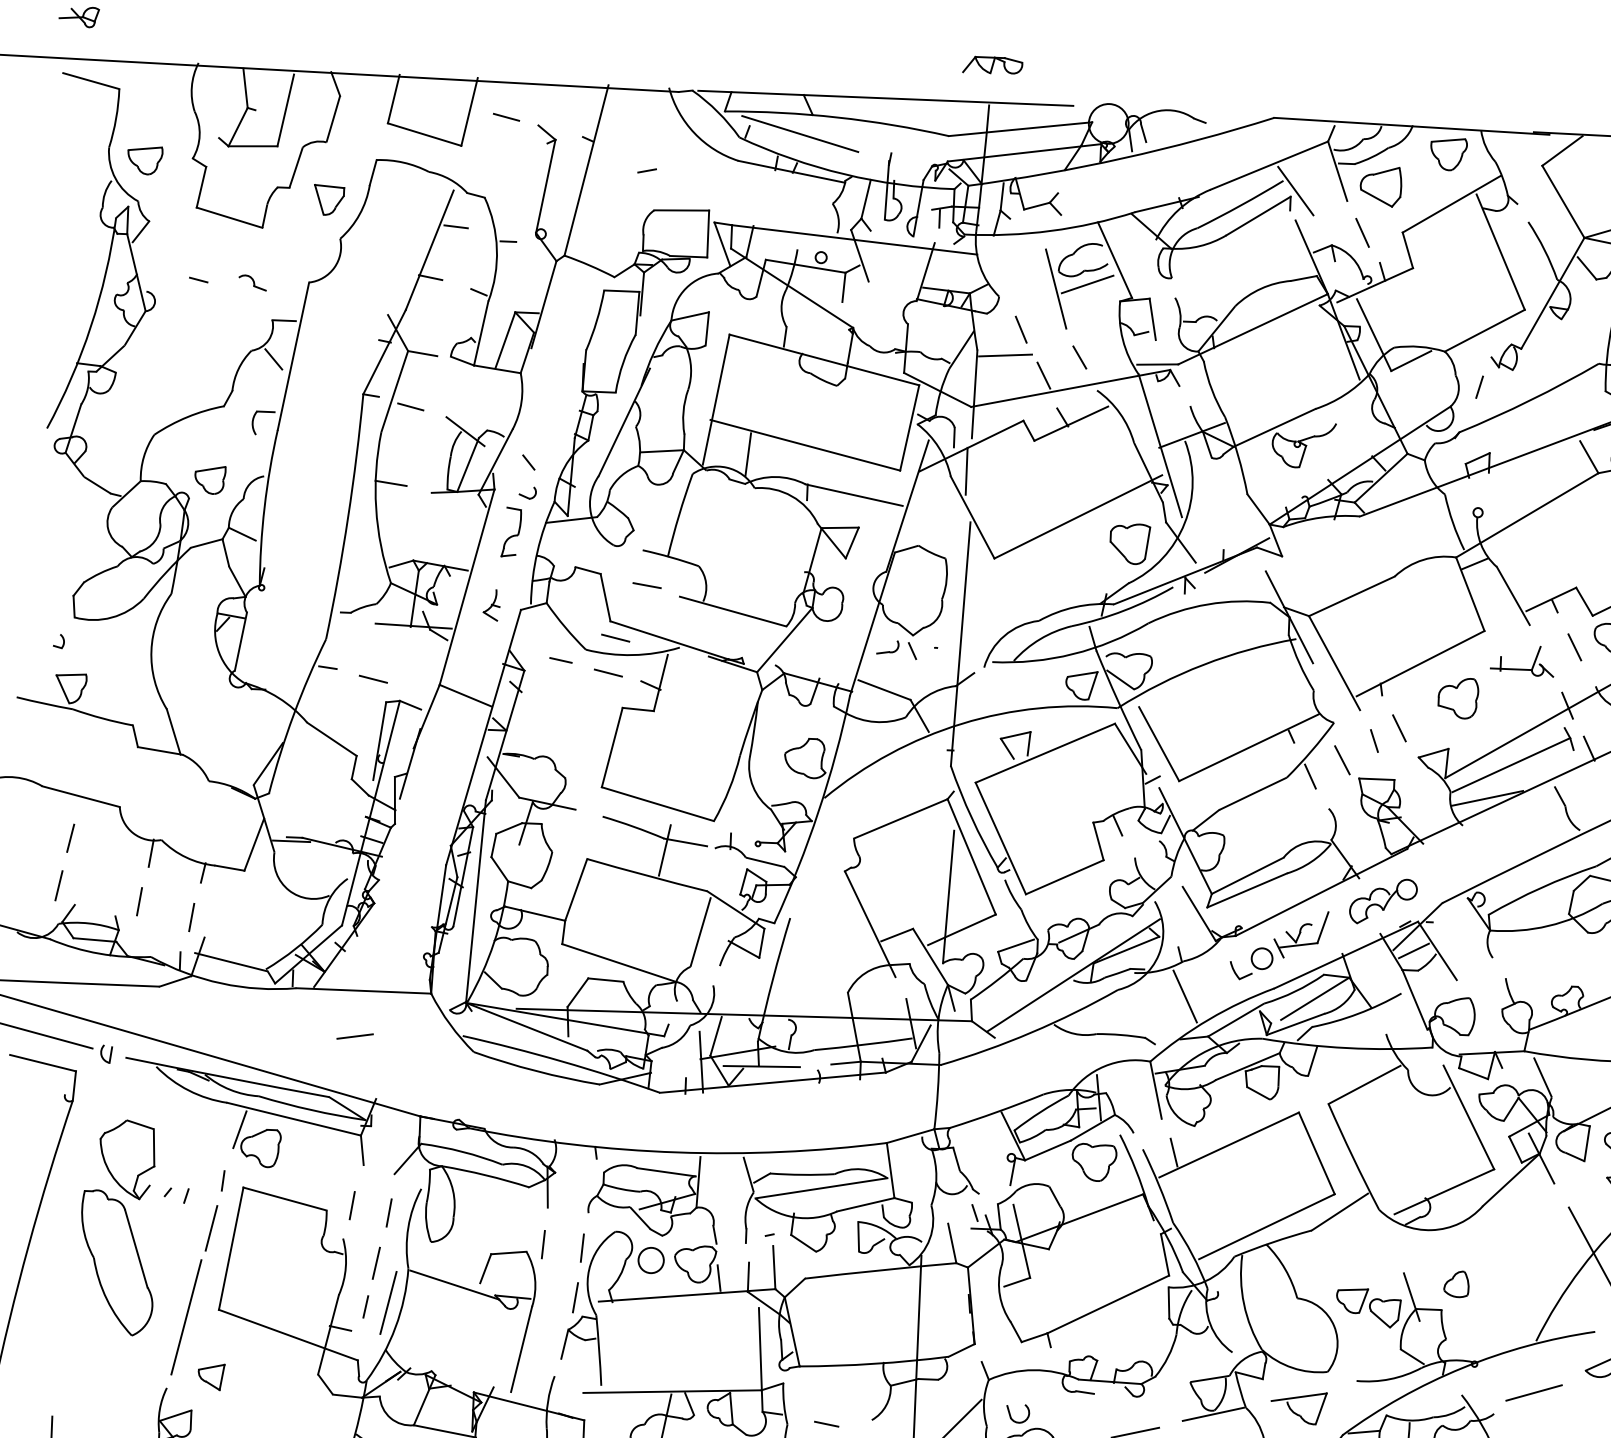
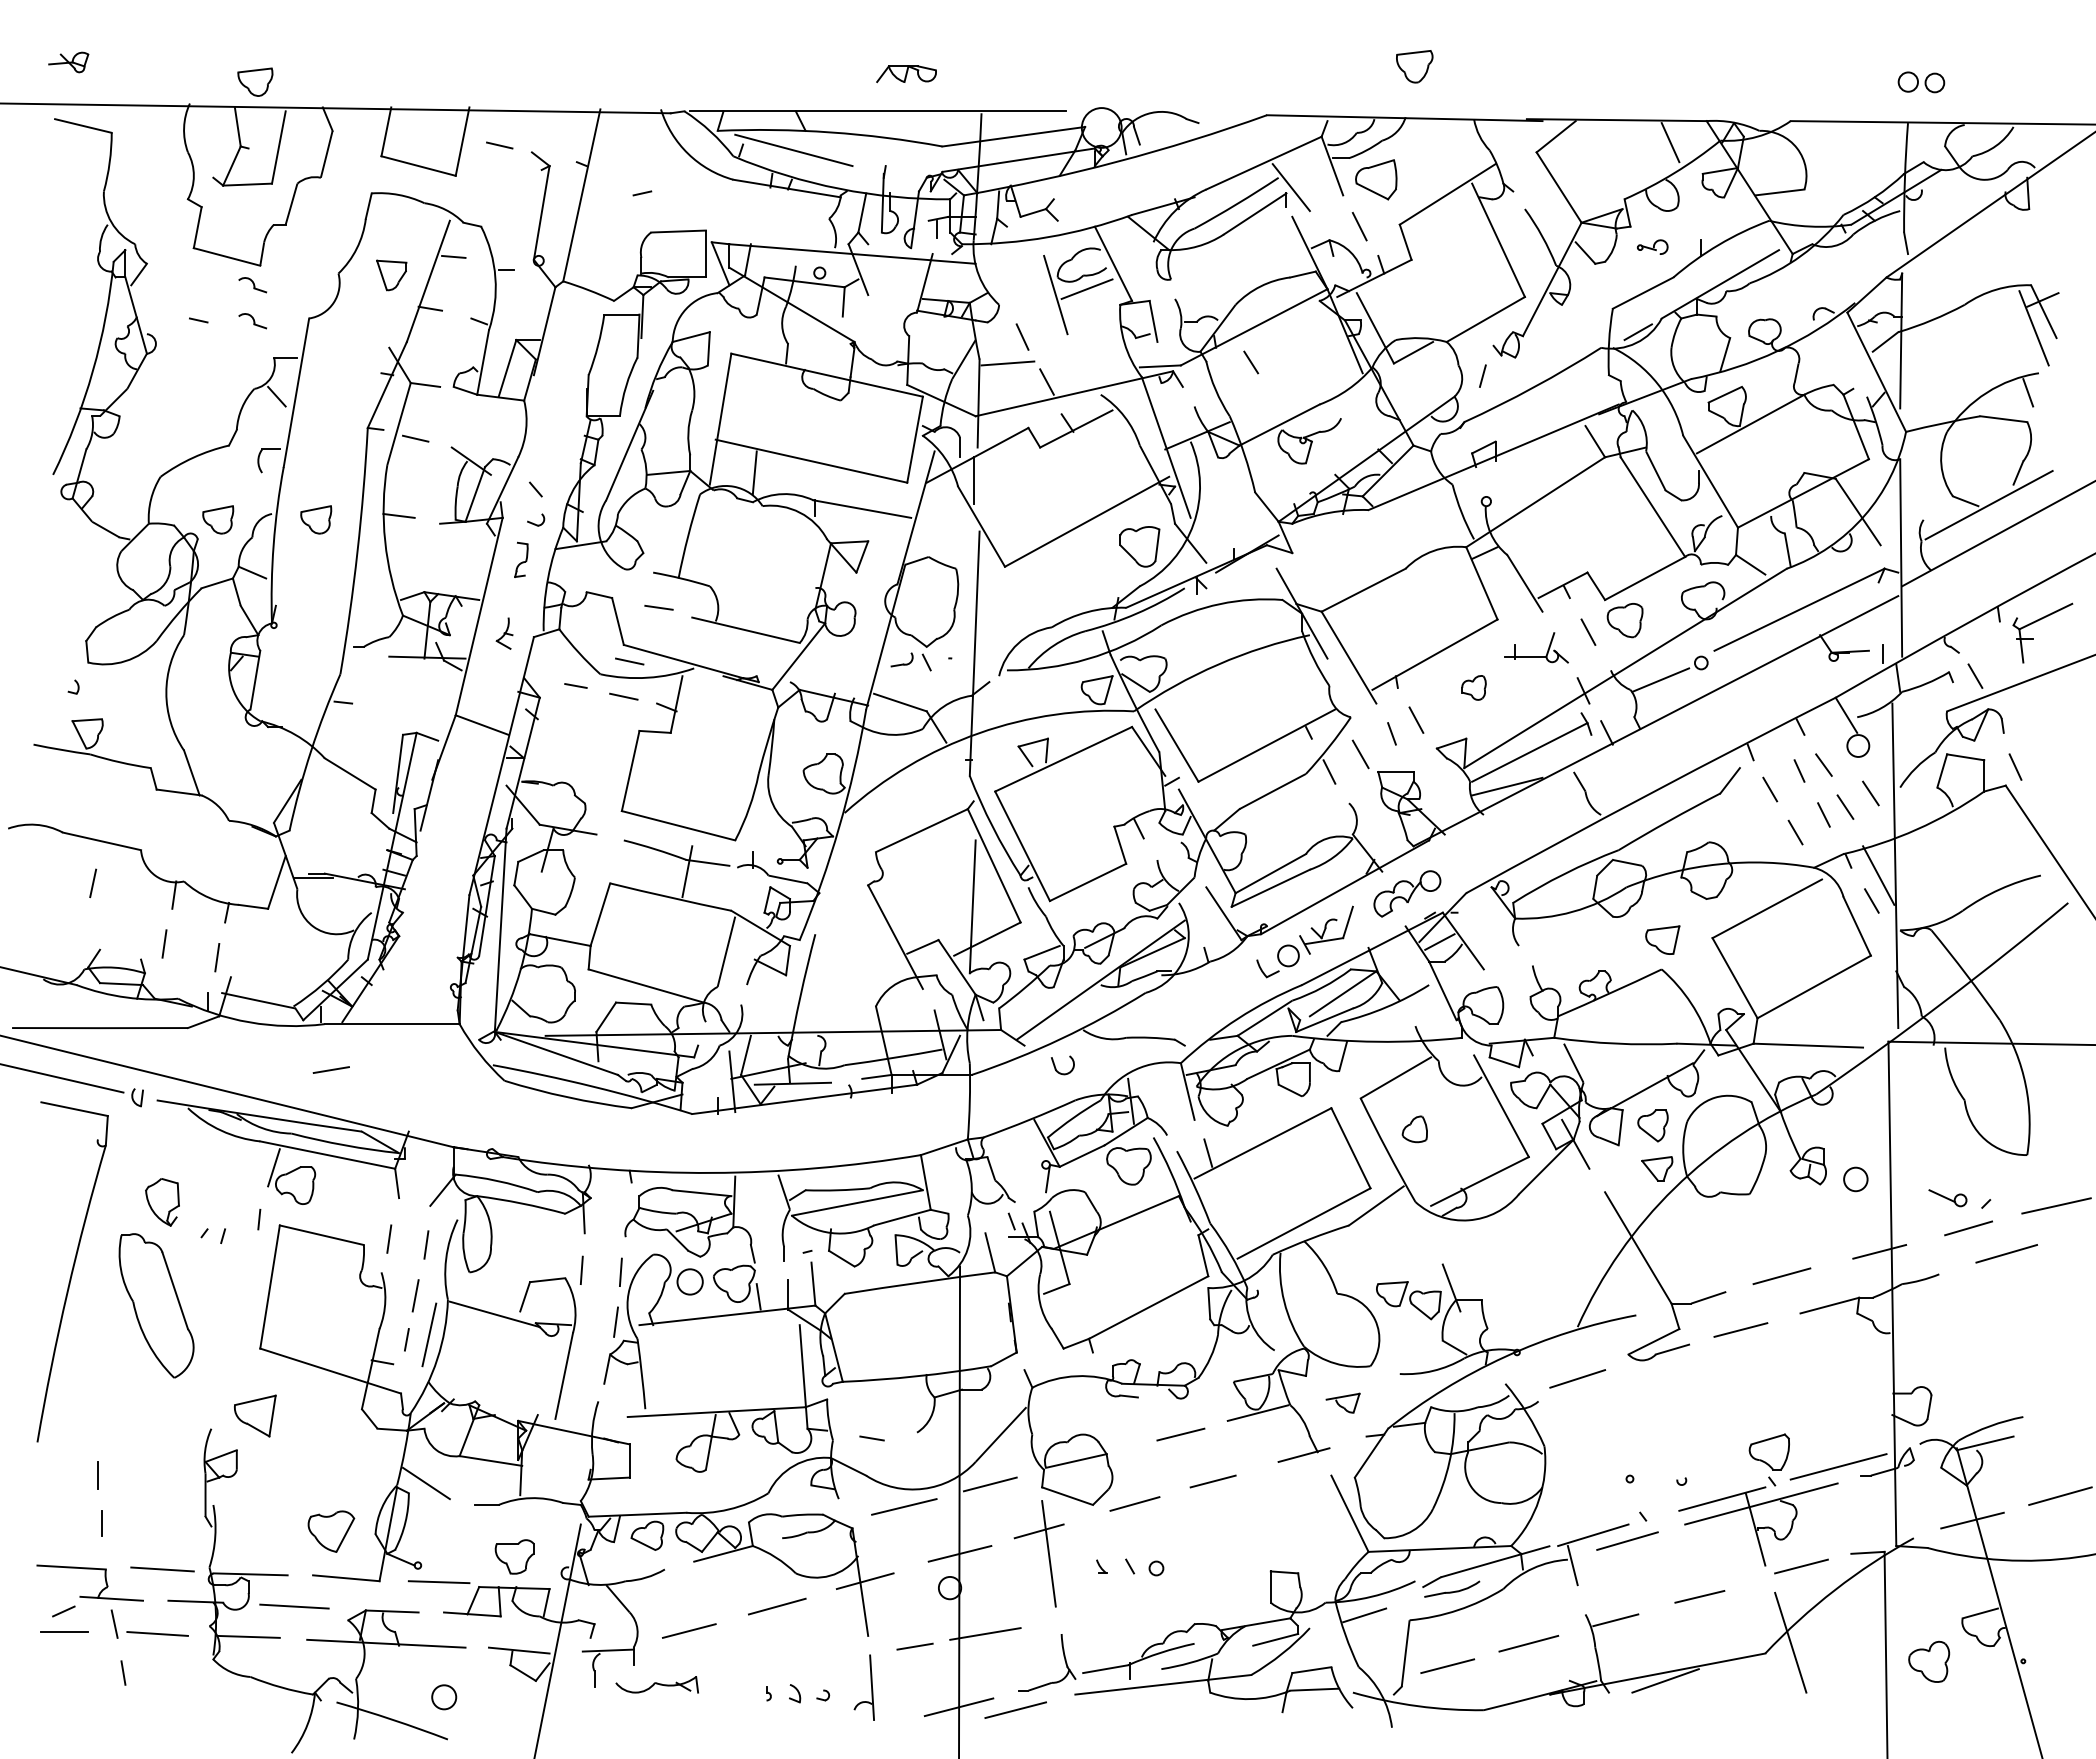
part: (992, 65) -> (906, 74), moved
part: (1448, 154) -> (1414, 66), moved
part: (145, 159) -> (255, 81), moved
part: (328, 200) -> (391, 275), moved
part: (253, 247) -> (252, 285), added
line: (1080, 357) -> (1251, 362), moved
part: (308, 483) -> (316, 519), added
part: (511, 531) -> (521, 559), size x0.7
line: (372, 679) -> (388, 712), removed
part: (1457, 697) -> (1473, 687), size x0.6
line: (59, 884) -> (83, 930), removed
line: (1184, 996) -> (1212, 996), removed
line: (354, 1035) -> (330, 1069), moved
part: (127, 1159) -> (162, 1202), size x0.6
line: (211, 1228) -> (249, 1267), removed
part: (1456, 1284) -> (1414, 1129), moved
line: (185, 1317) -> (227, 1357), removed
part: (211, 1376) -> (255, 1415), size x1.6
part: (1298, 1407) -> (1342, 1402), size x0.6
part: (1011, 1416) -> (1056, 1068), moved

